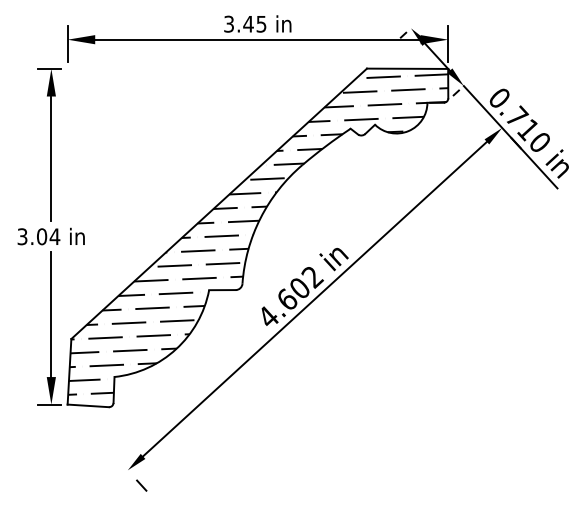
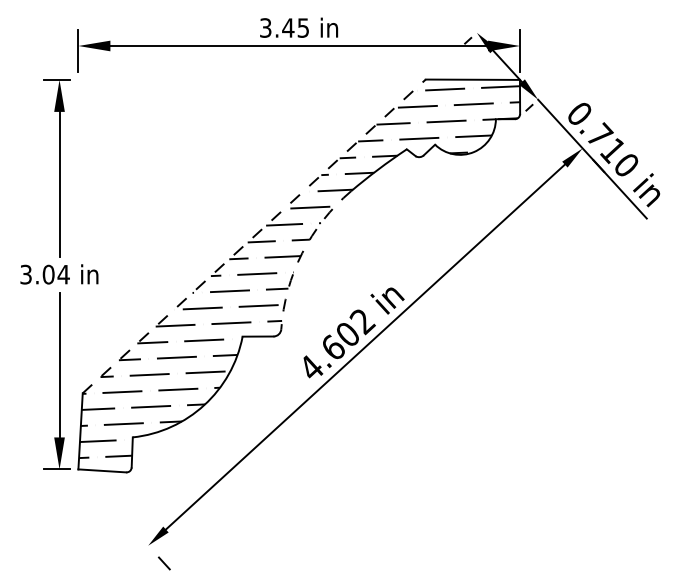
line: (219, 203) -> (254, 236), solid -> dashed
arc: (260, 218) -> (302, 253), solid -> dashed

